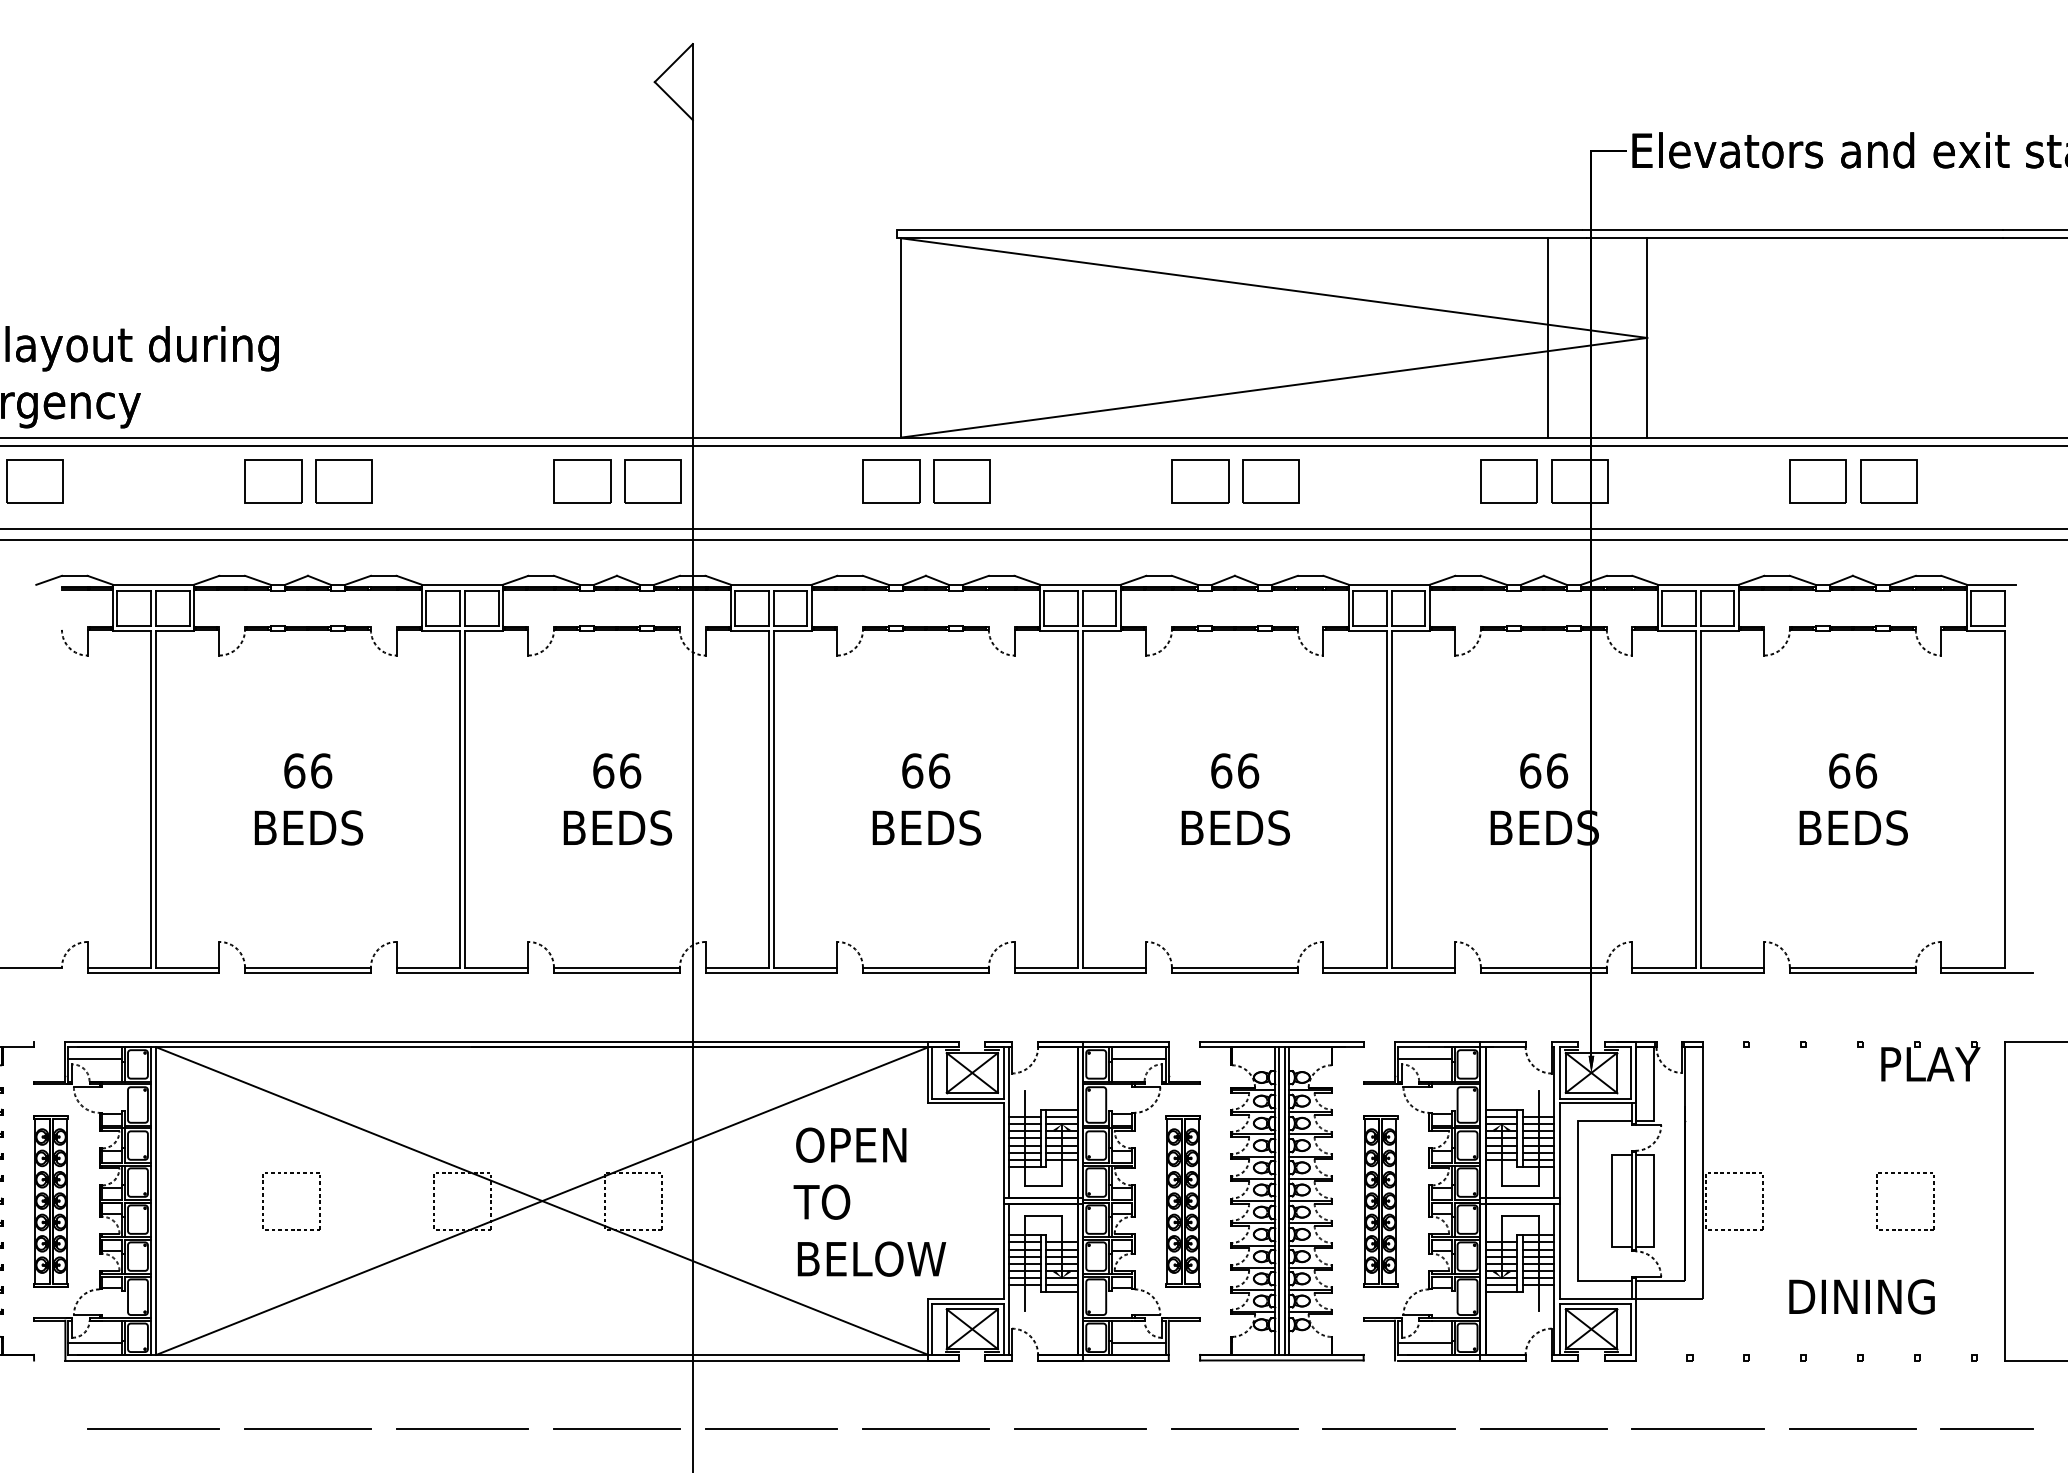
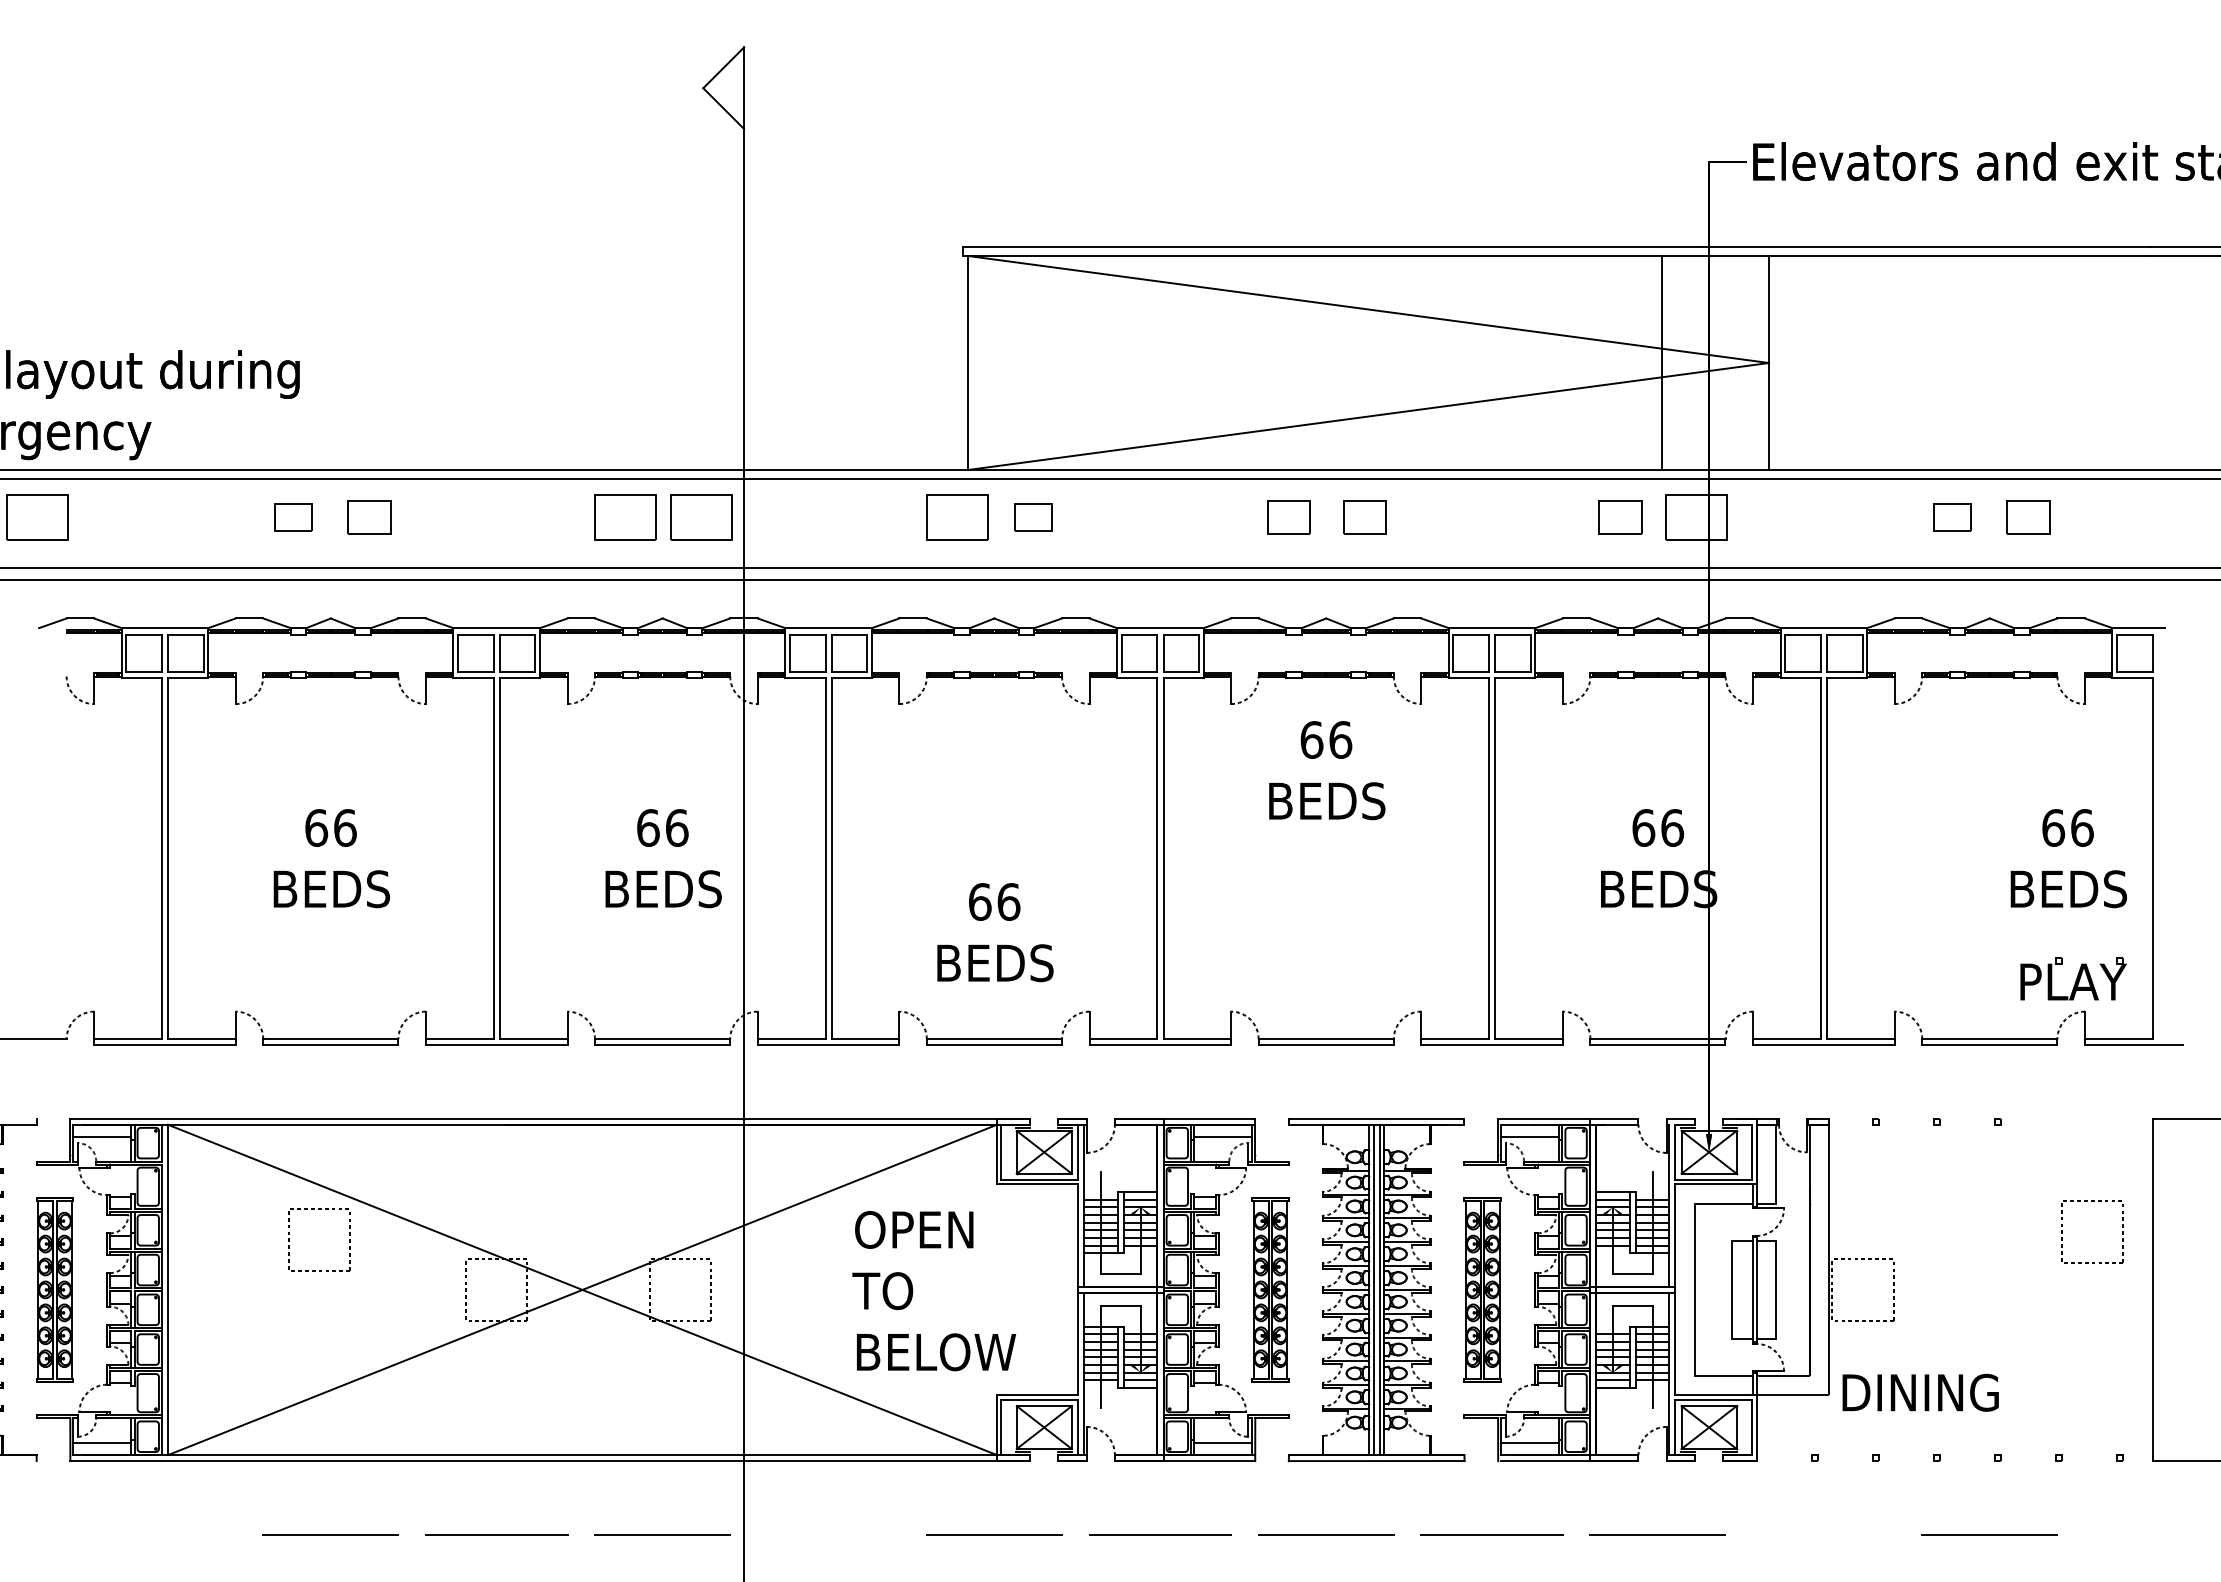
part: (273, 481) -> (293, 517), size x0.6
part: (343, 481) -> (369, 517), size x0.7
part: (962, 481) -> (1033, 517), size x0.6
part: (1199, 481) -> (1288, 517), size x0.7
part: (1270, 481) -> (1364, 517), size x0.7
part: (1508, 481) -> (1620, 517), size x0.7
part: (1818, 481) -> (1952, 517), size x0.6
part: (1888, 481) -> (2028, 517), size x0.7
text: (926, 799) -> (995, 932), moved
text: (1236, 799) -> (1327, 770), moved
text: (1853, 799) -> (2068, 858), moved
part: (1930, 1061) -> (2073, 978), moved
part: (291, 1172) -> (319, 1209), moved
part: (1905, 1172) -> (2092, 1201), moved
text: (1861, 1296) -> (1920, 1392), moved
line: (153, 1428) -> (164, 1534), removed
line: (771, 1428) -> (828, 1534), removed
line: (1697, 1428) -> (1823, 1534), removed
line: (1986, 1428) -> (2133, 1534), removed

